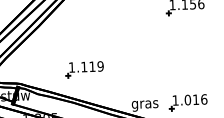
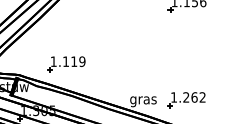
part: (84, 69) -> (66, 64), moved
text: (196, 99) -> (194, 97), 1.016 -> 1.262

